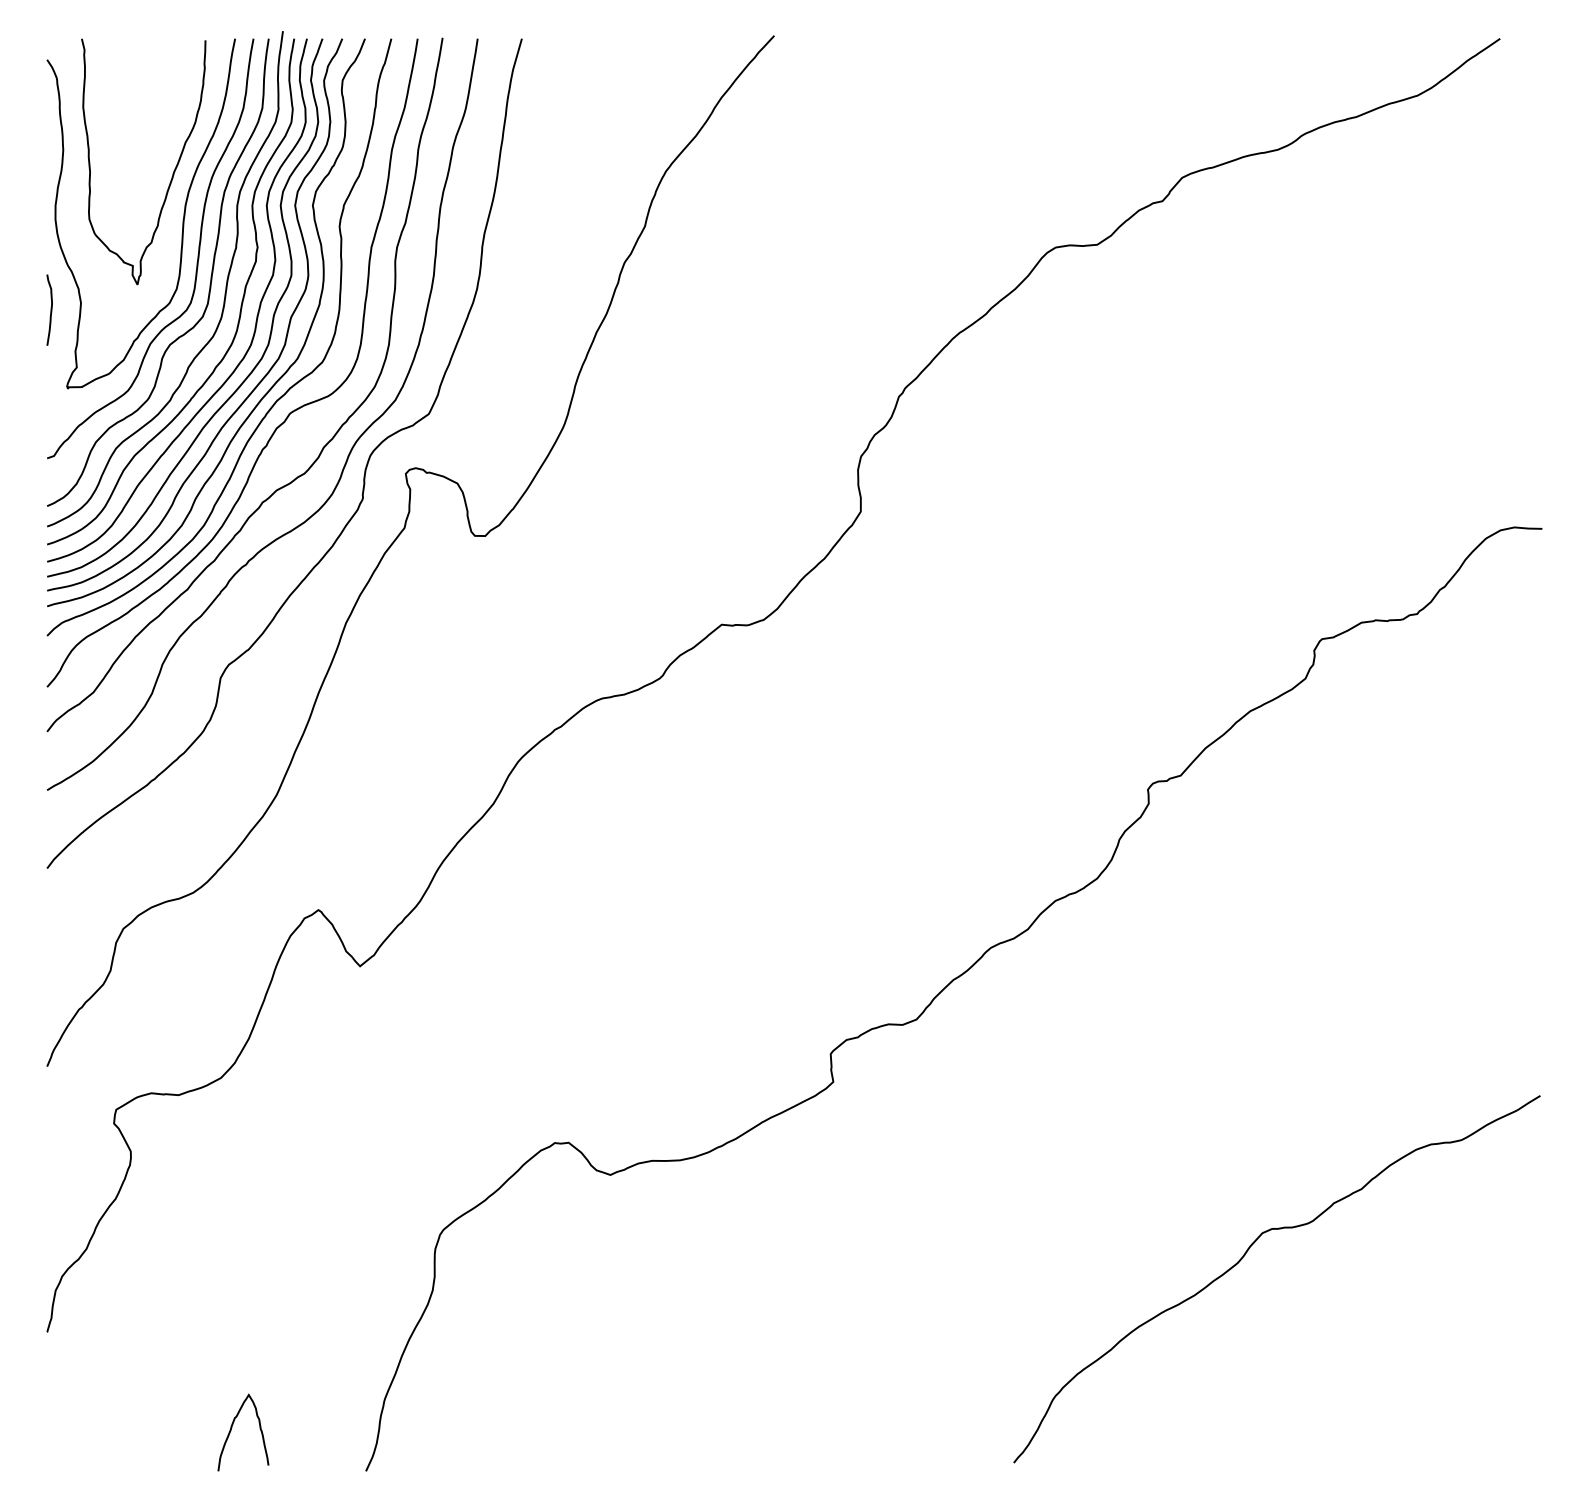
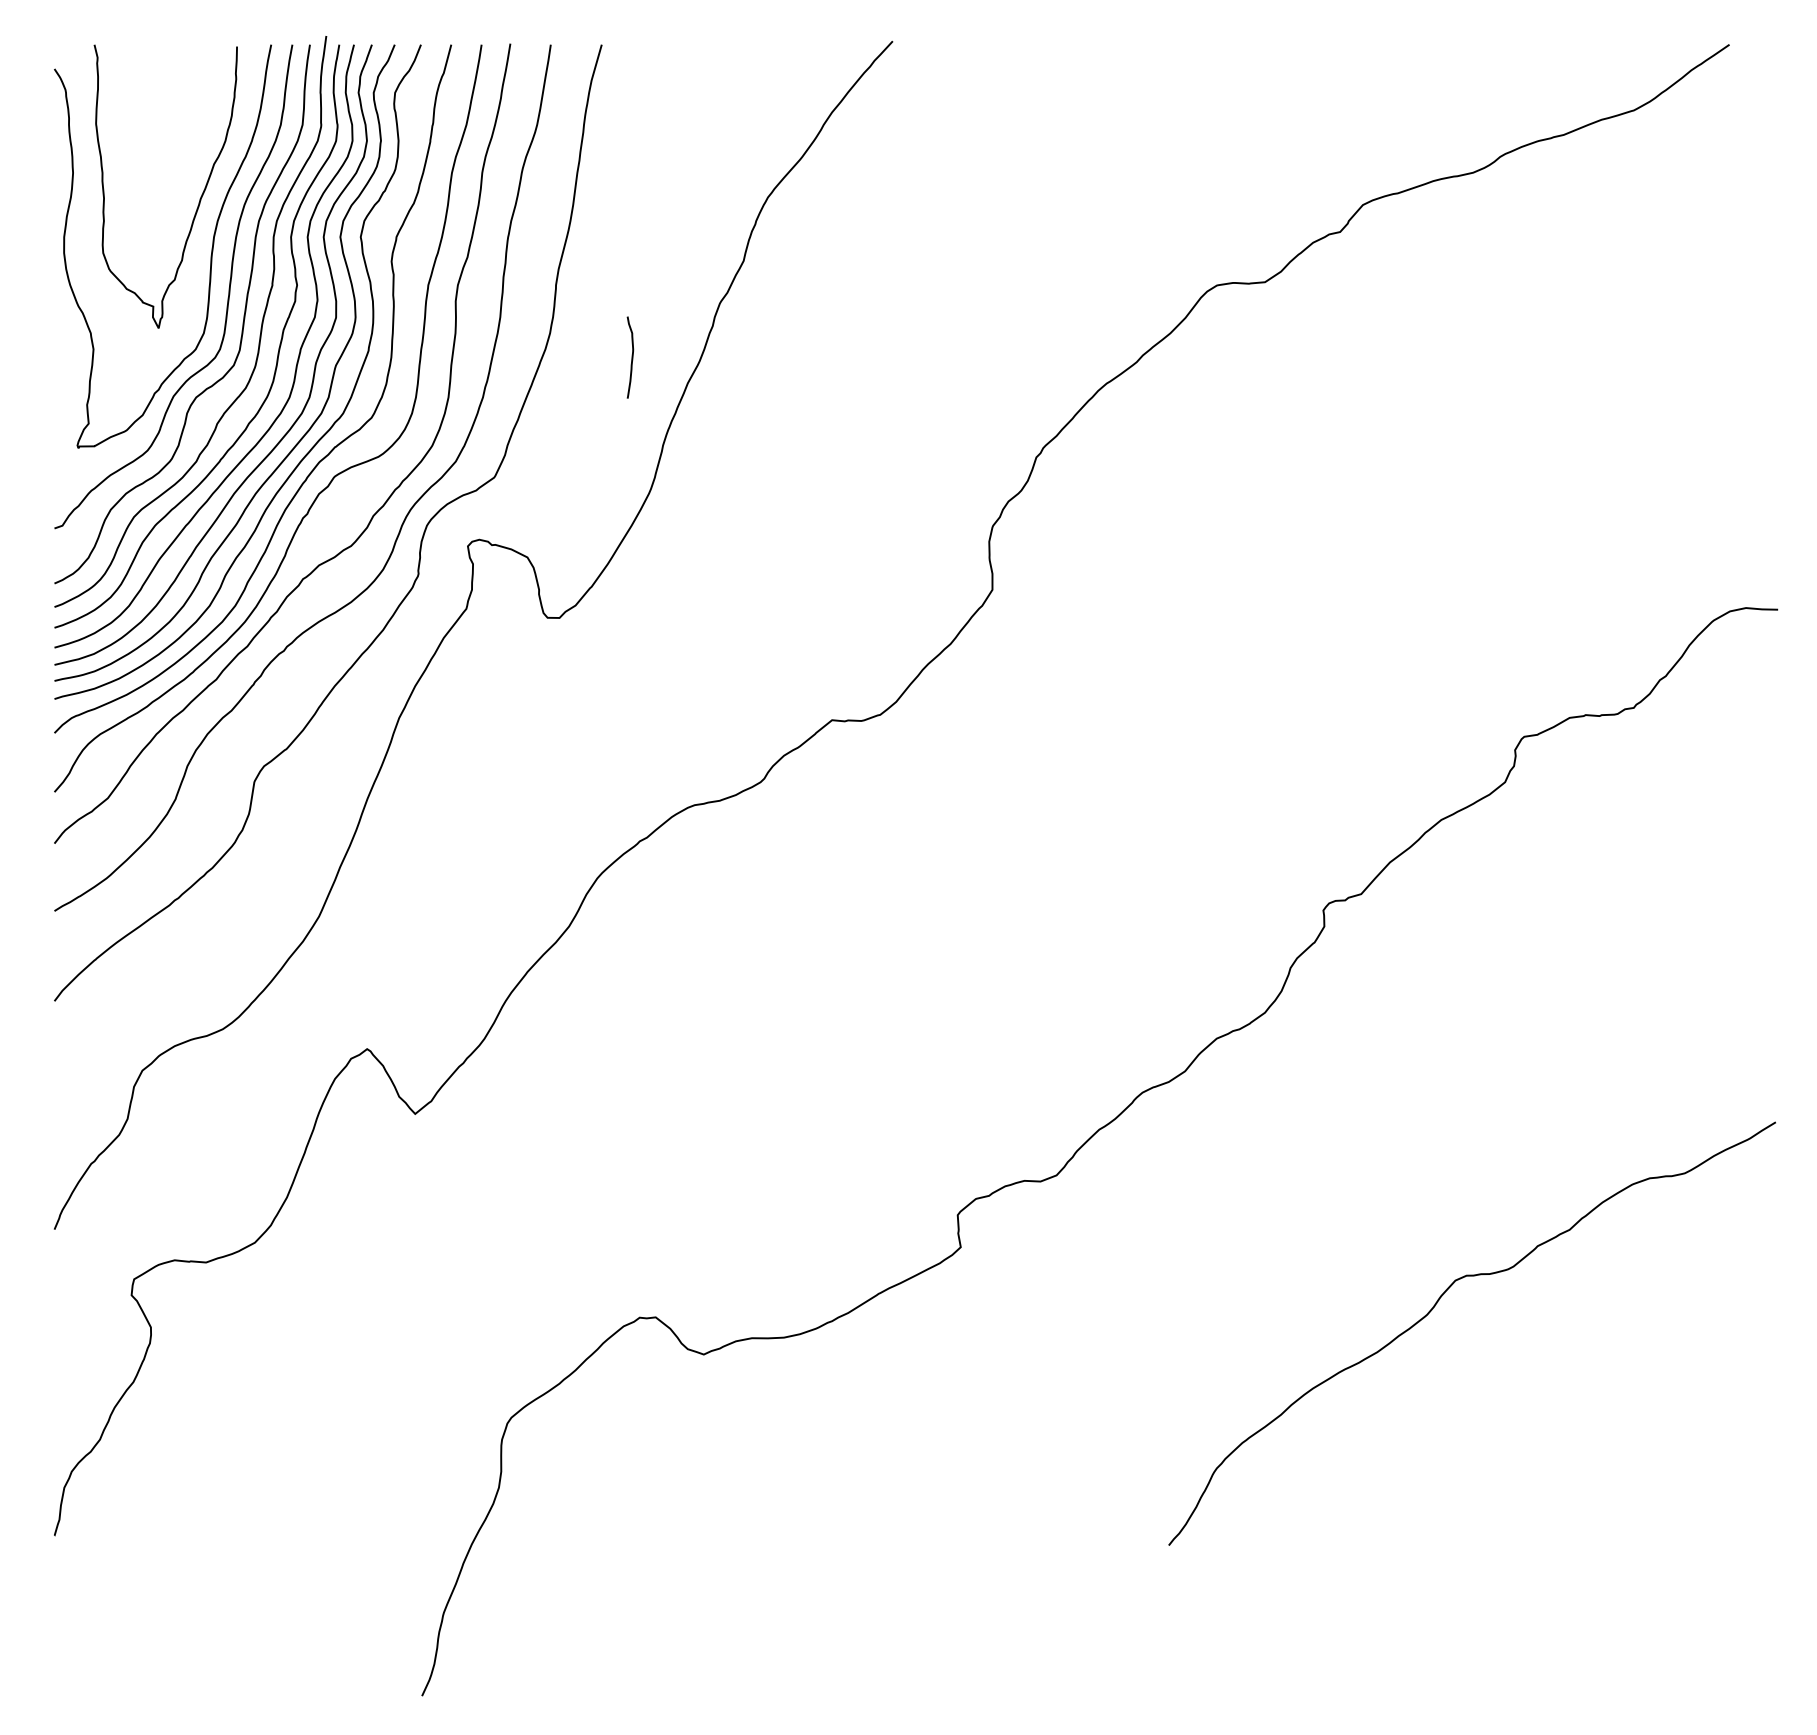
curve: (50, 310) -> (631, 357), moved
curve: (1245, 1255) -> (1435, 1306), moved
curve: (231, 1429) -> (267, 1647), removed

